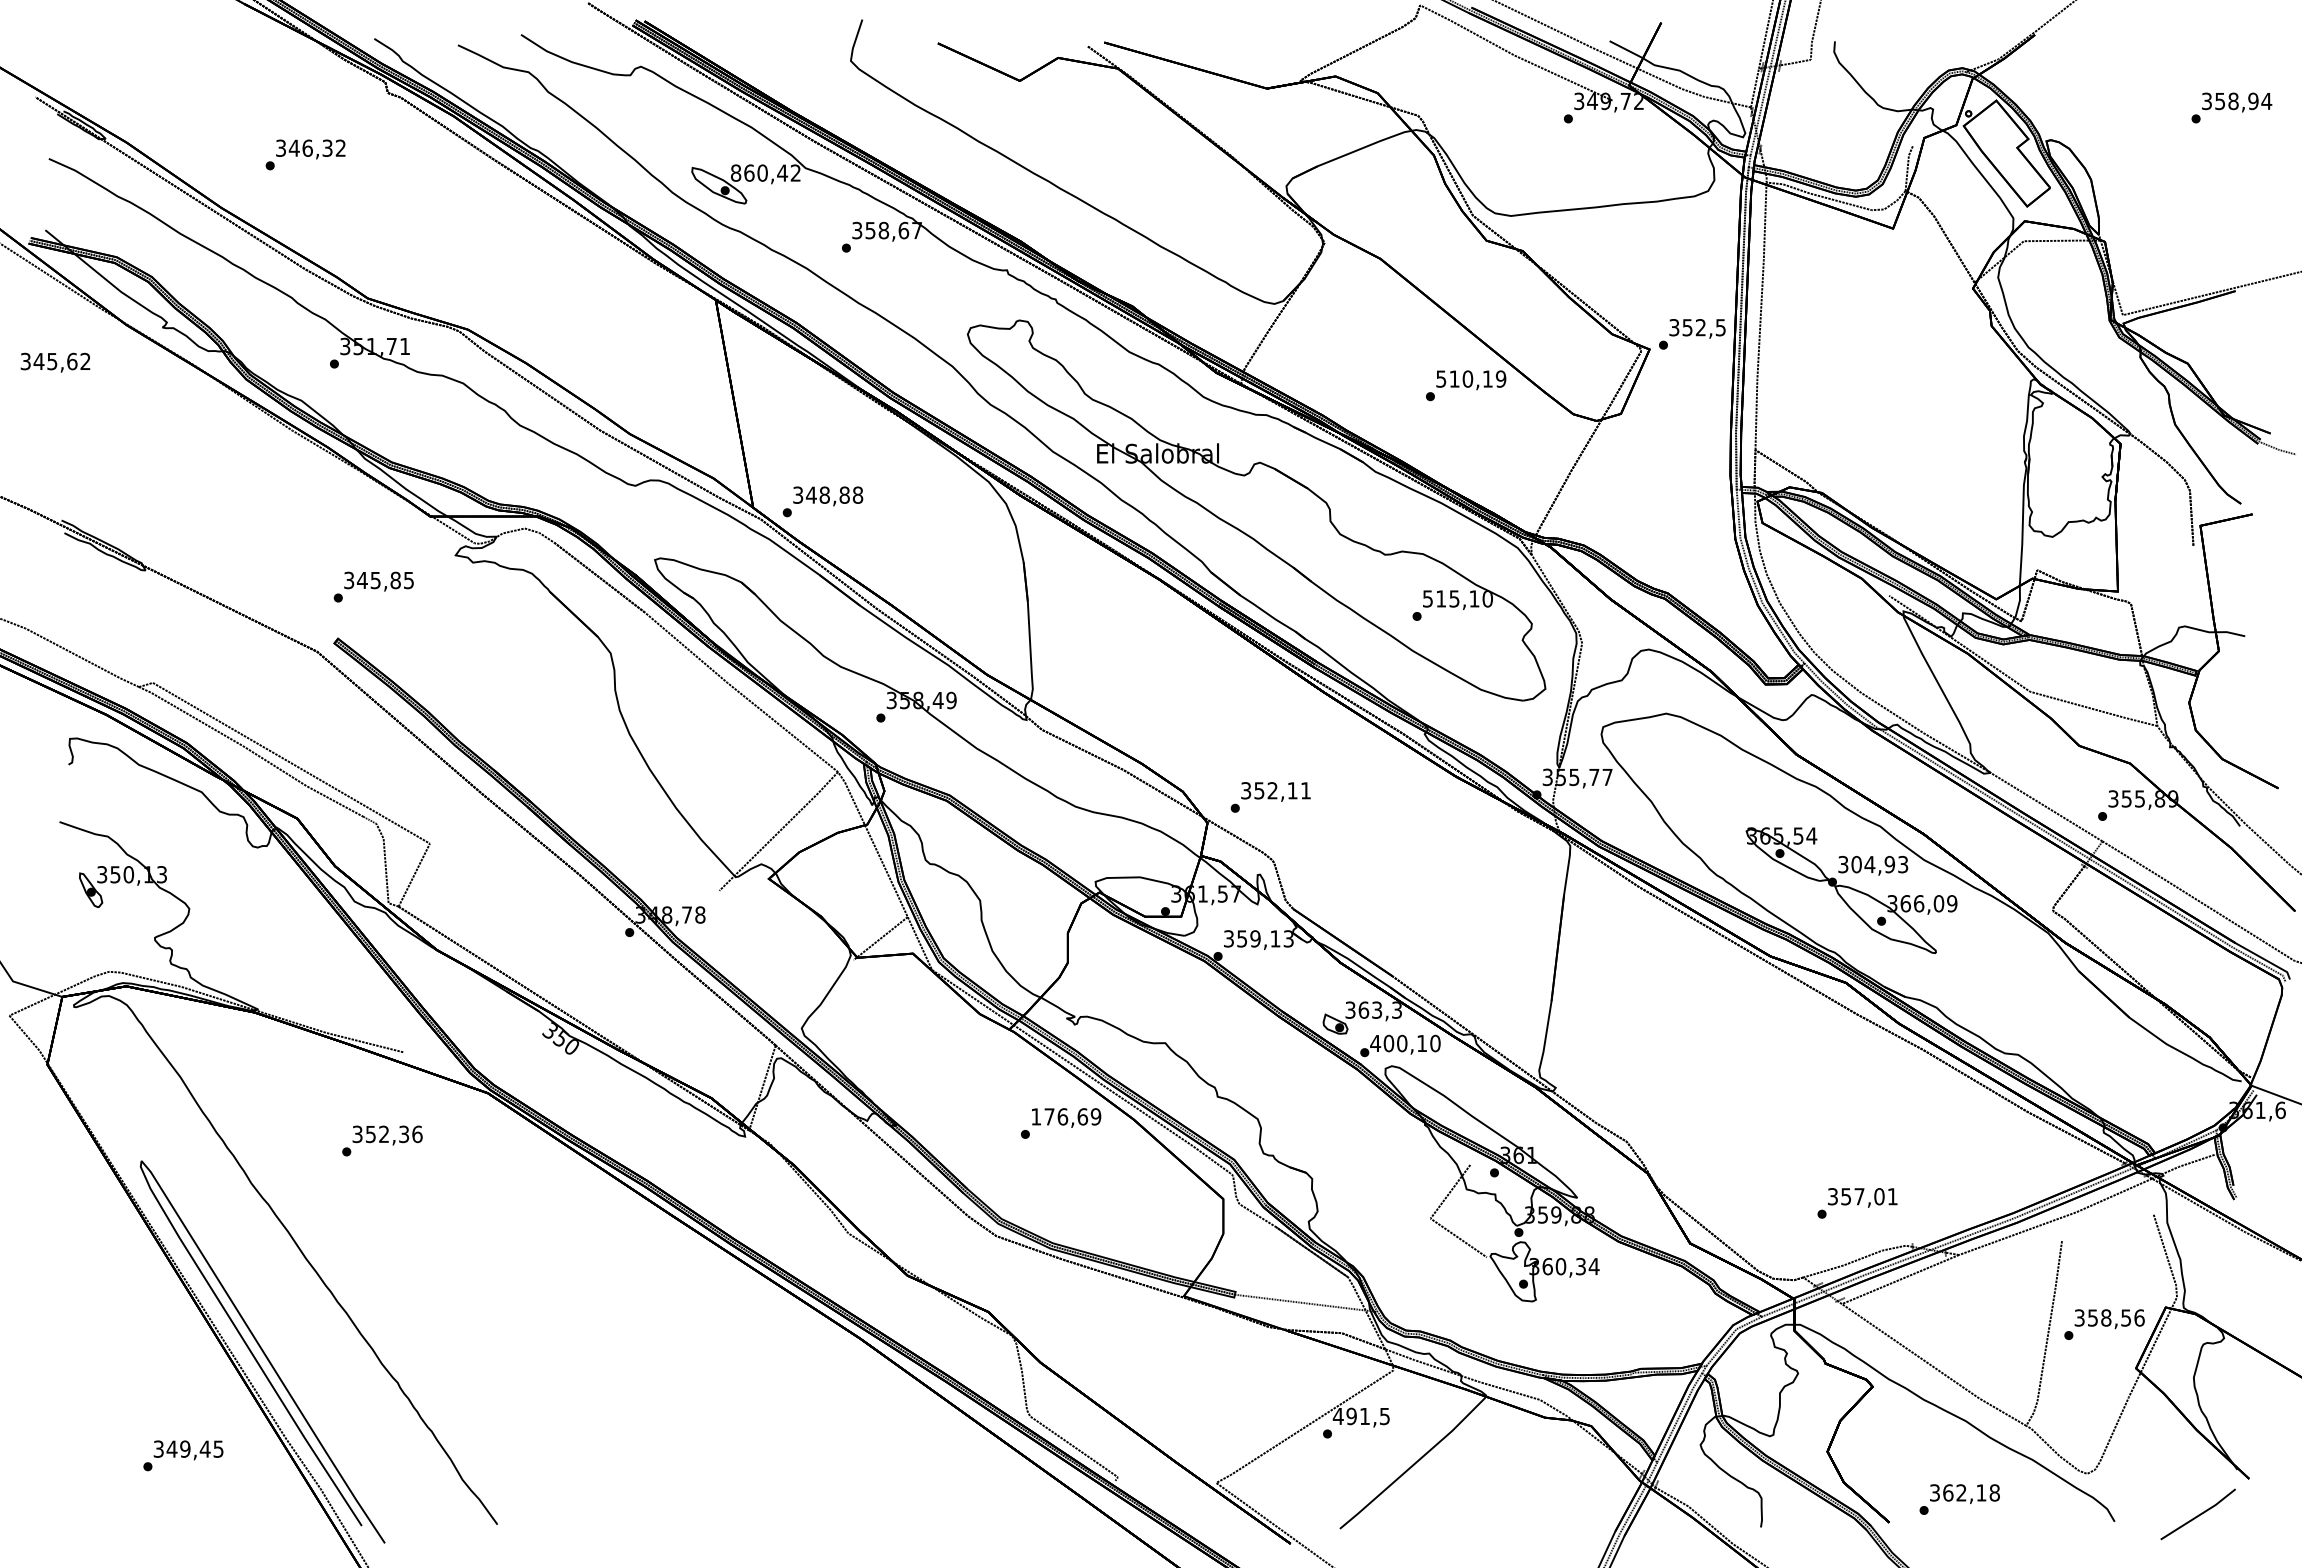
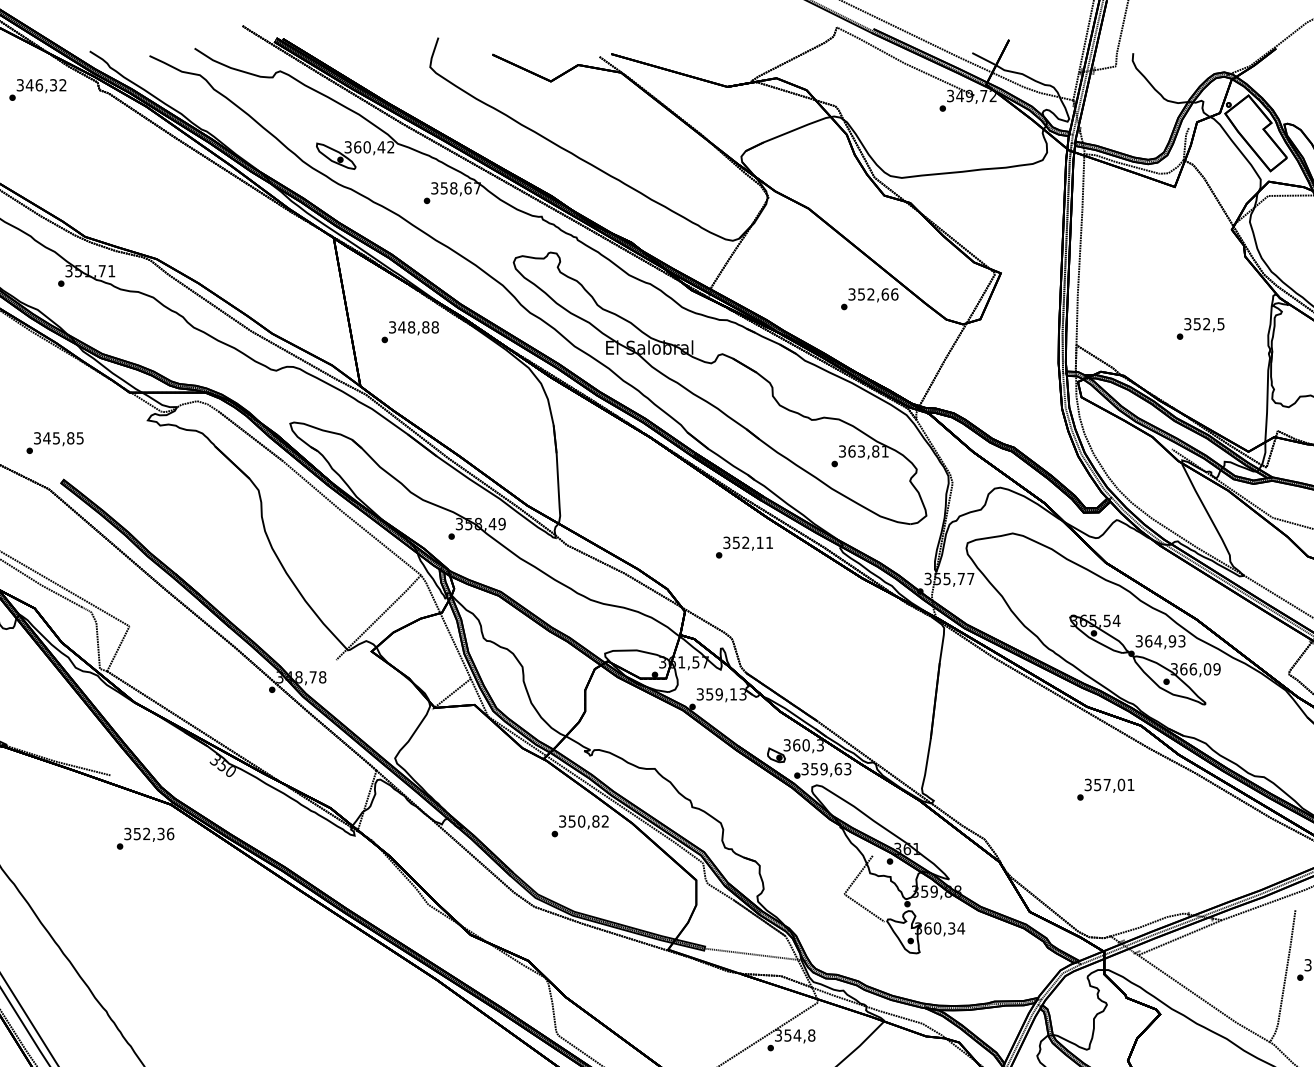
text: (305, 154) -> (37, 89), moved
text: (736, 172) -> (348, 146), 860,42 -> 360,42
text: (1692, 334) -> (1200, 329), moved
text: (1471, 378) -> (873, 294), 510,19 -> 352,66
text: (822, 501) -> (409, 331), moved
text: (373, 586) -> (54, 442), moved
text: (1457, 598) -> (863, 451), 515,10 -> 363,81
text: (1270, 797) -> (744, 547), moved
text: (1856, 864) -> (1148, 641), 304,93 -> 364,93
text: (1377, 1009) -> (806, 744), 363,3 -> 360,3
text: (1405, 1043) -> (826, 769), 400,10 -> 359,63
text: (1066, 1116) -> (584, 821), 176,69 -> 350,82
text: (382, 1140) -> (145, 838), moved
text: (1857, 1203) -> (1105, 789), moved
text: (1361, 1416) -> (795, 1035), 491,5 -> 354,8

